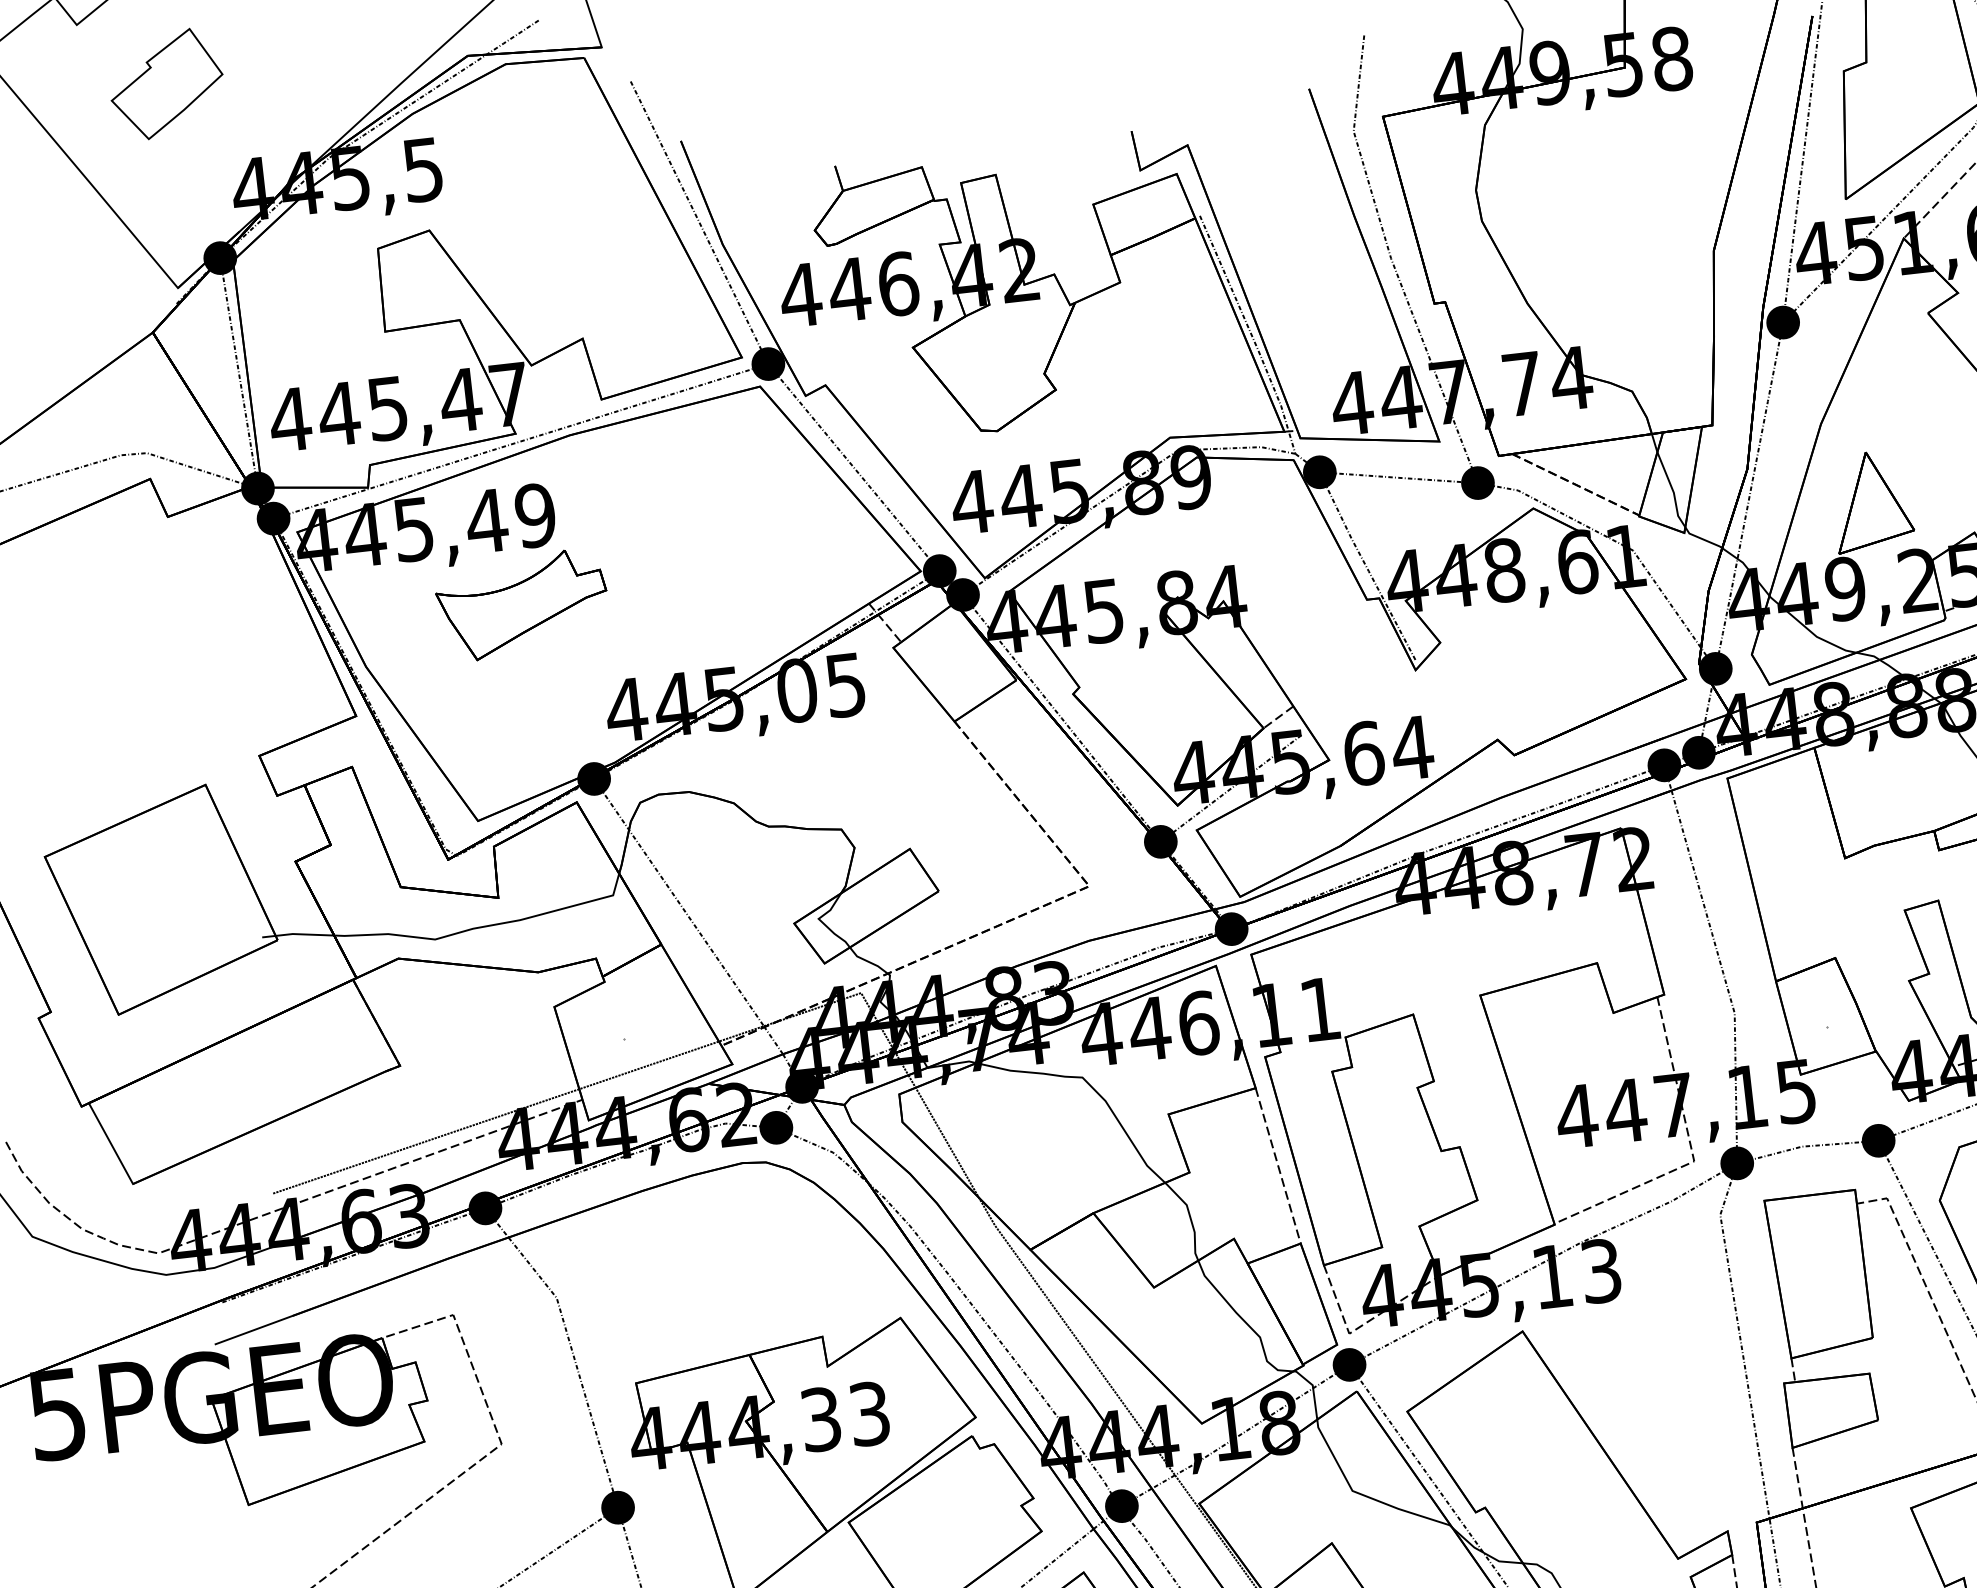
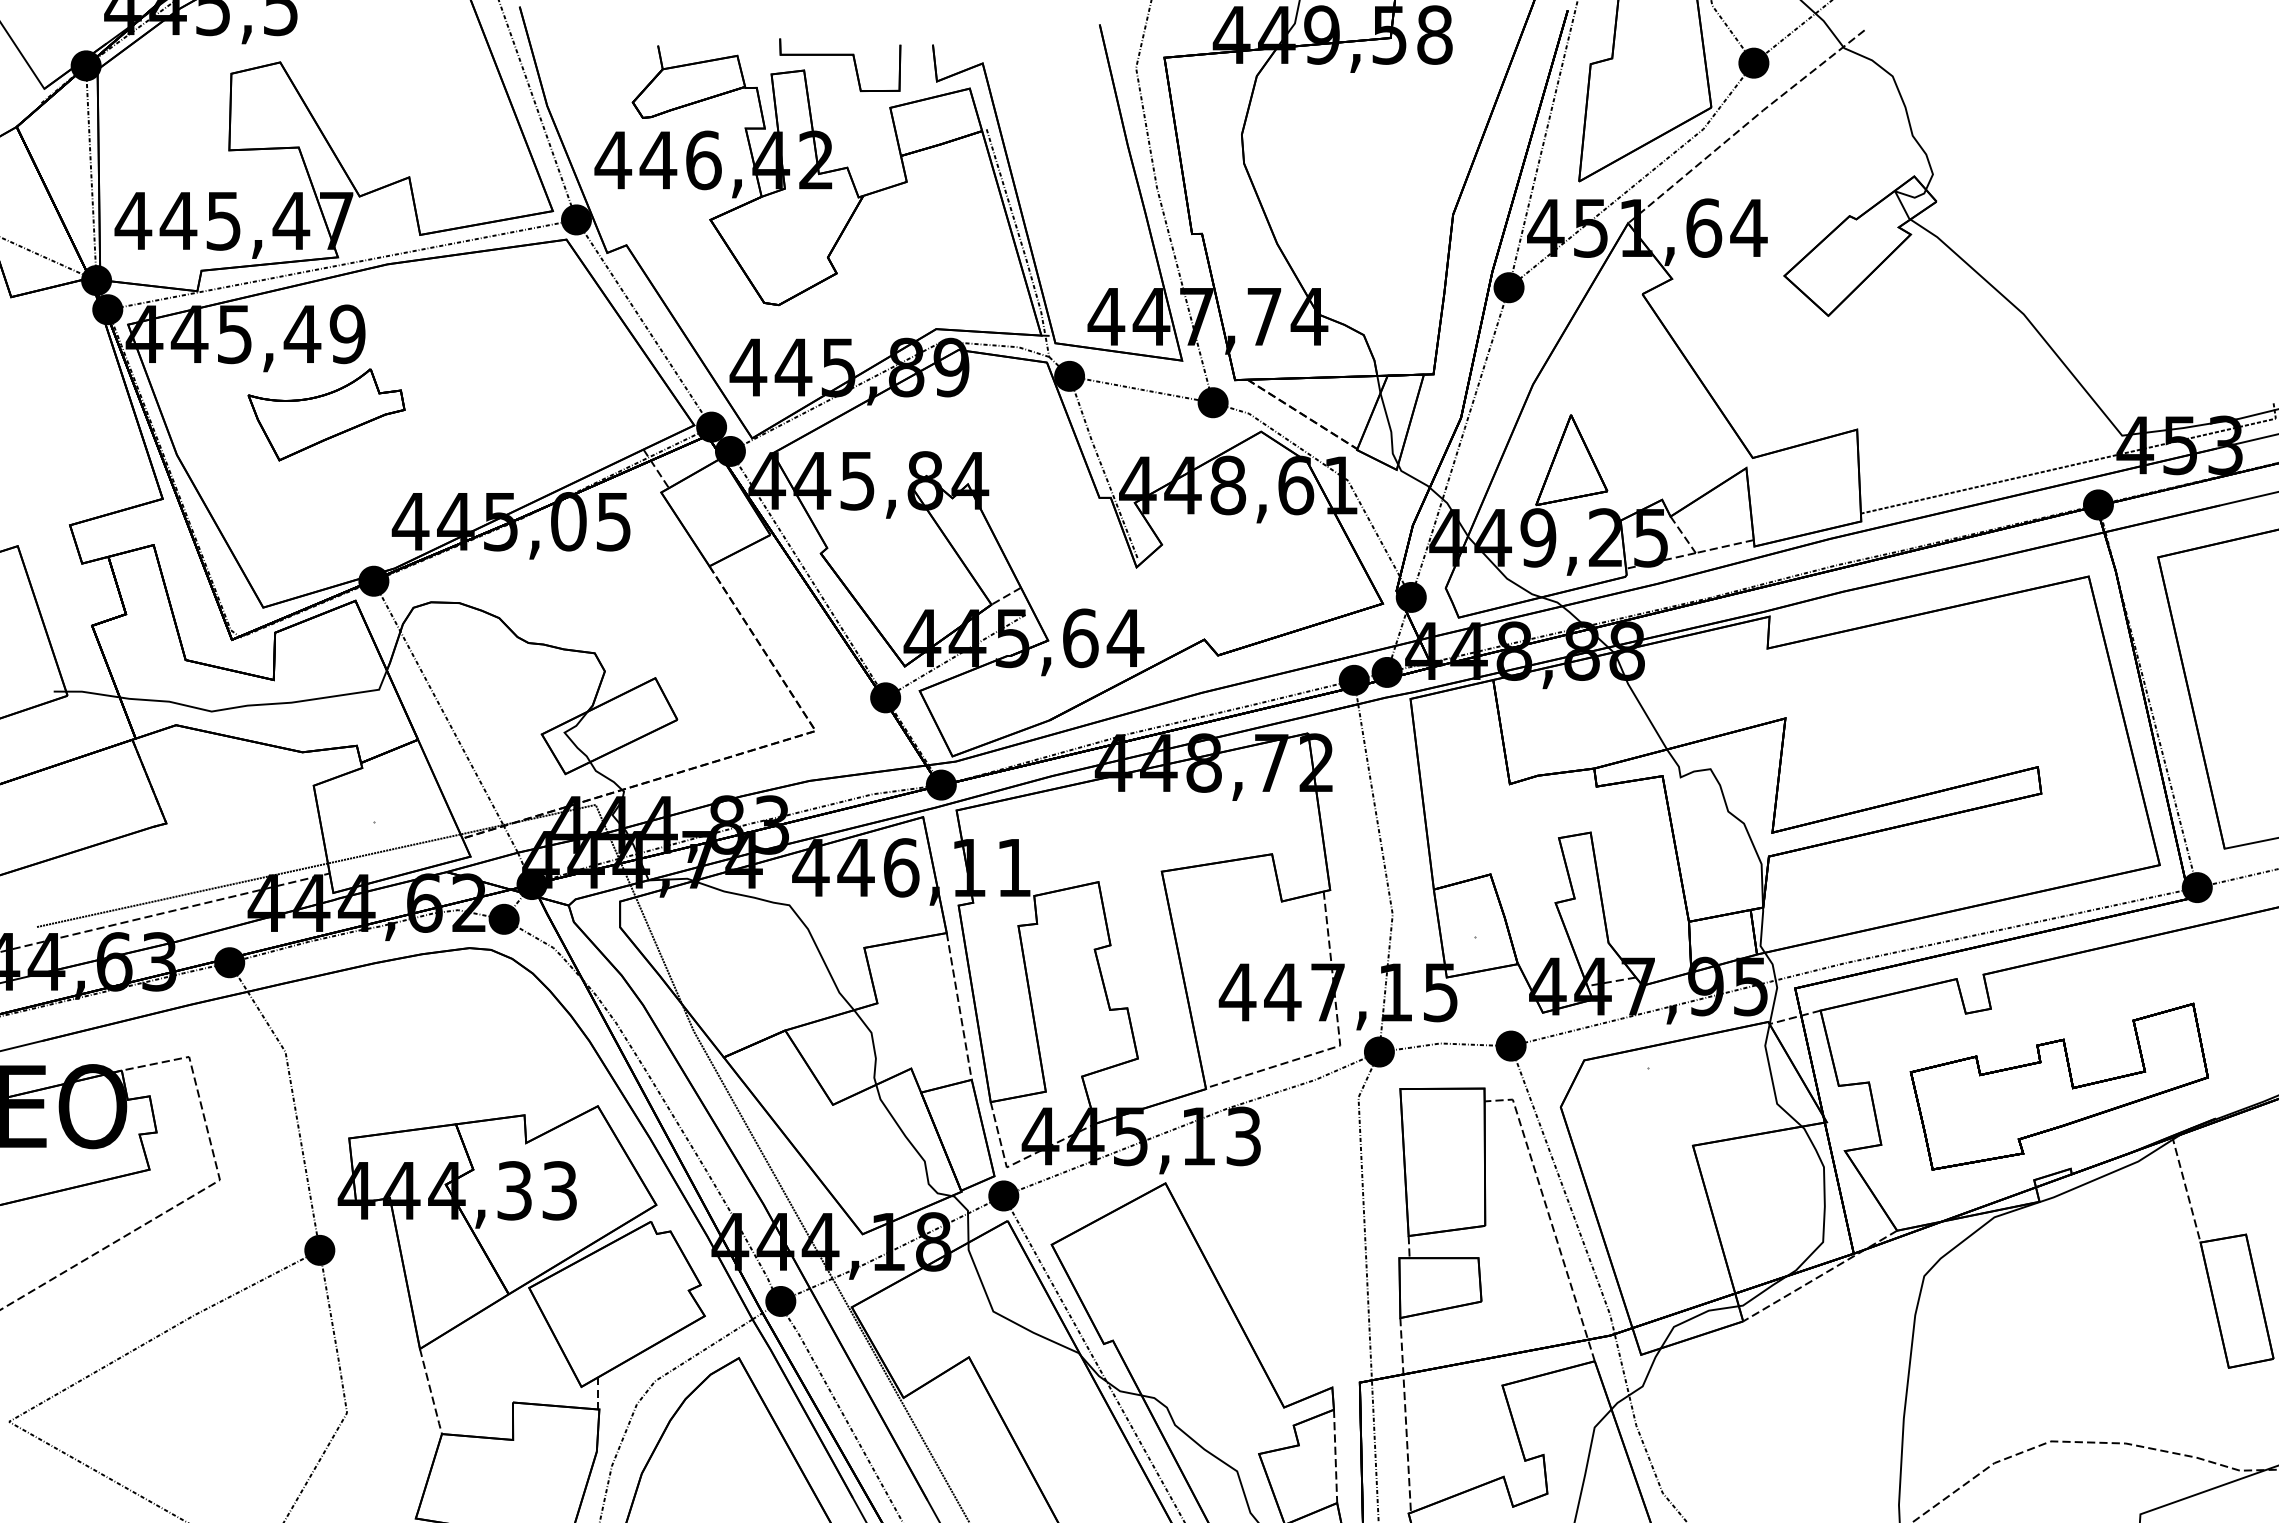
part: (1033, 154) -> (840, 55), added

